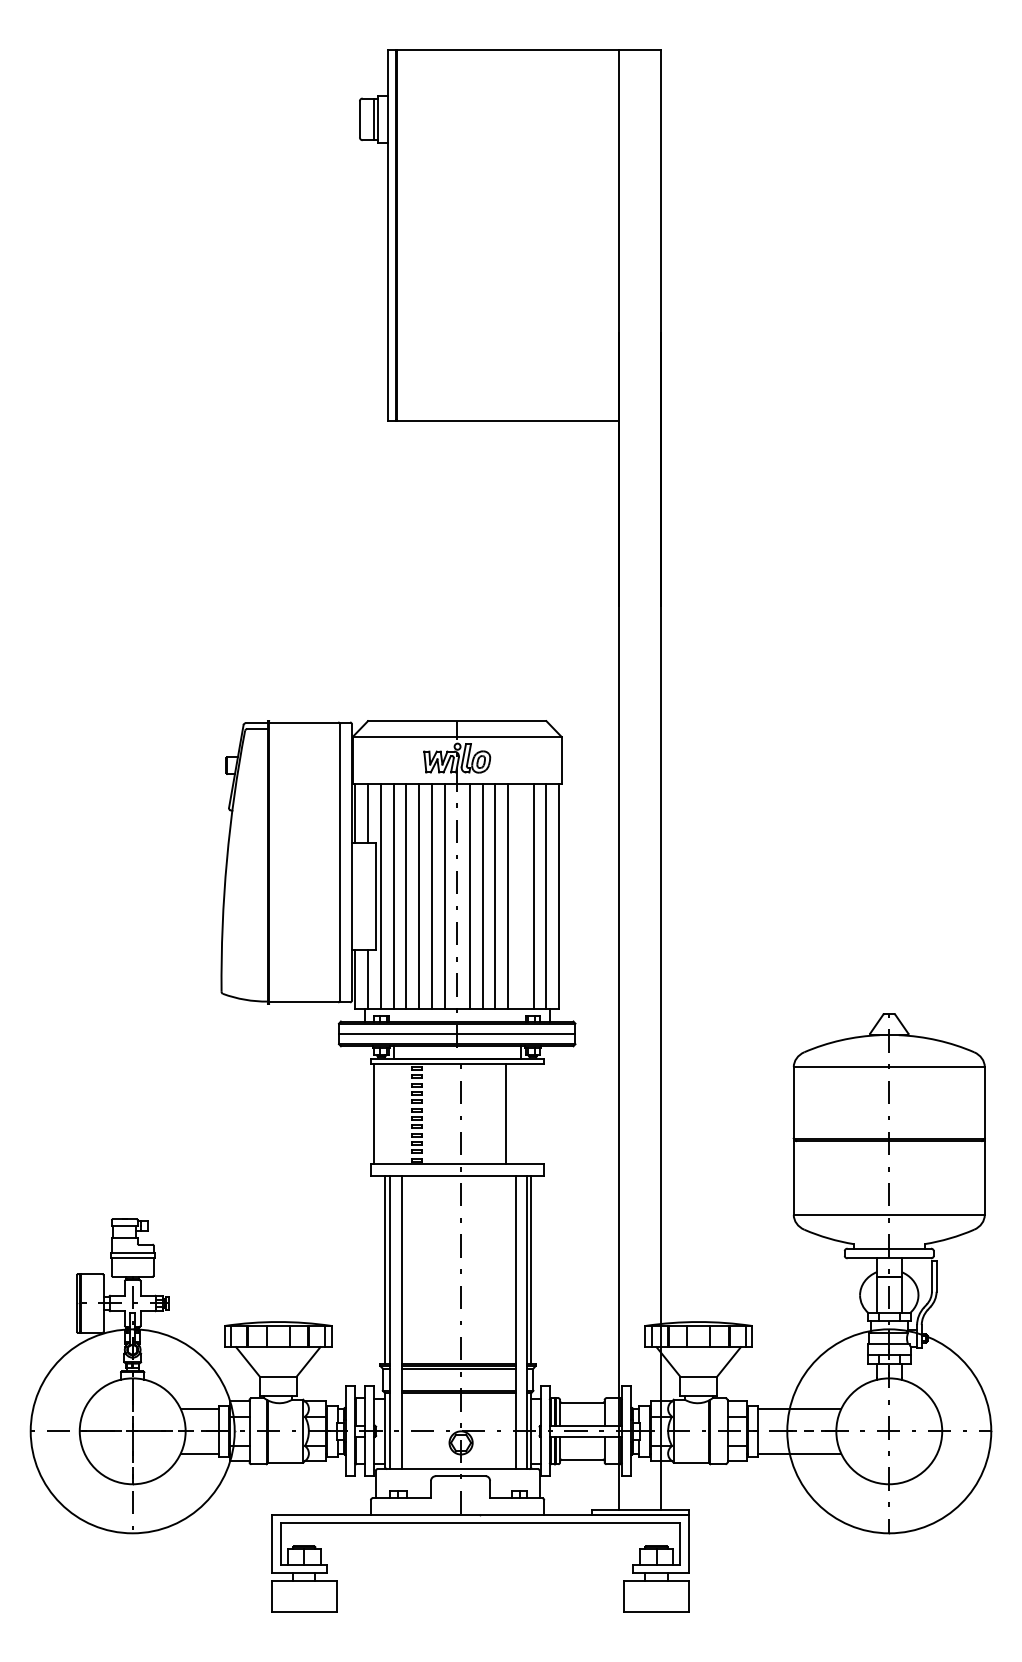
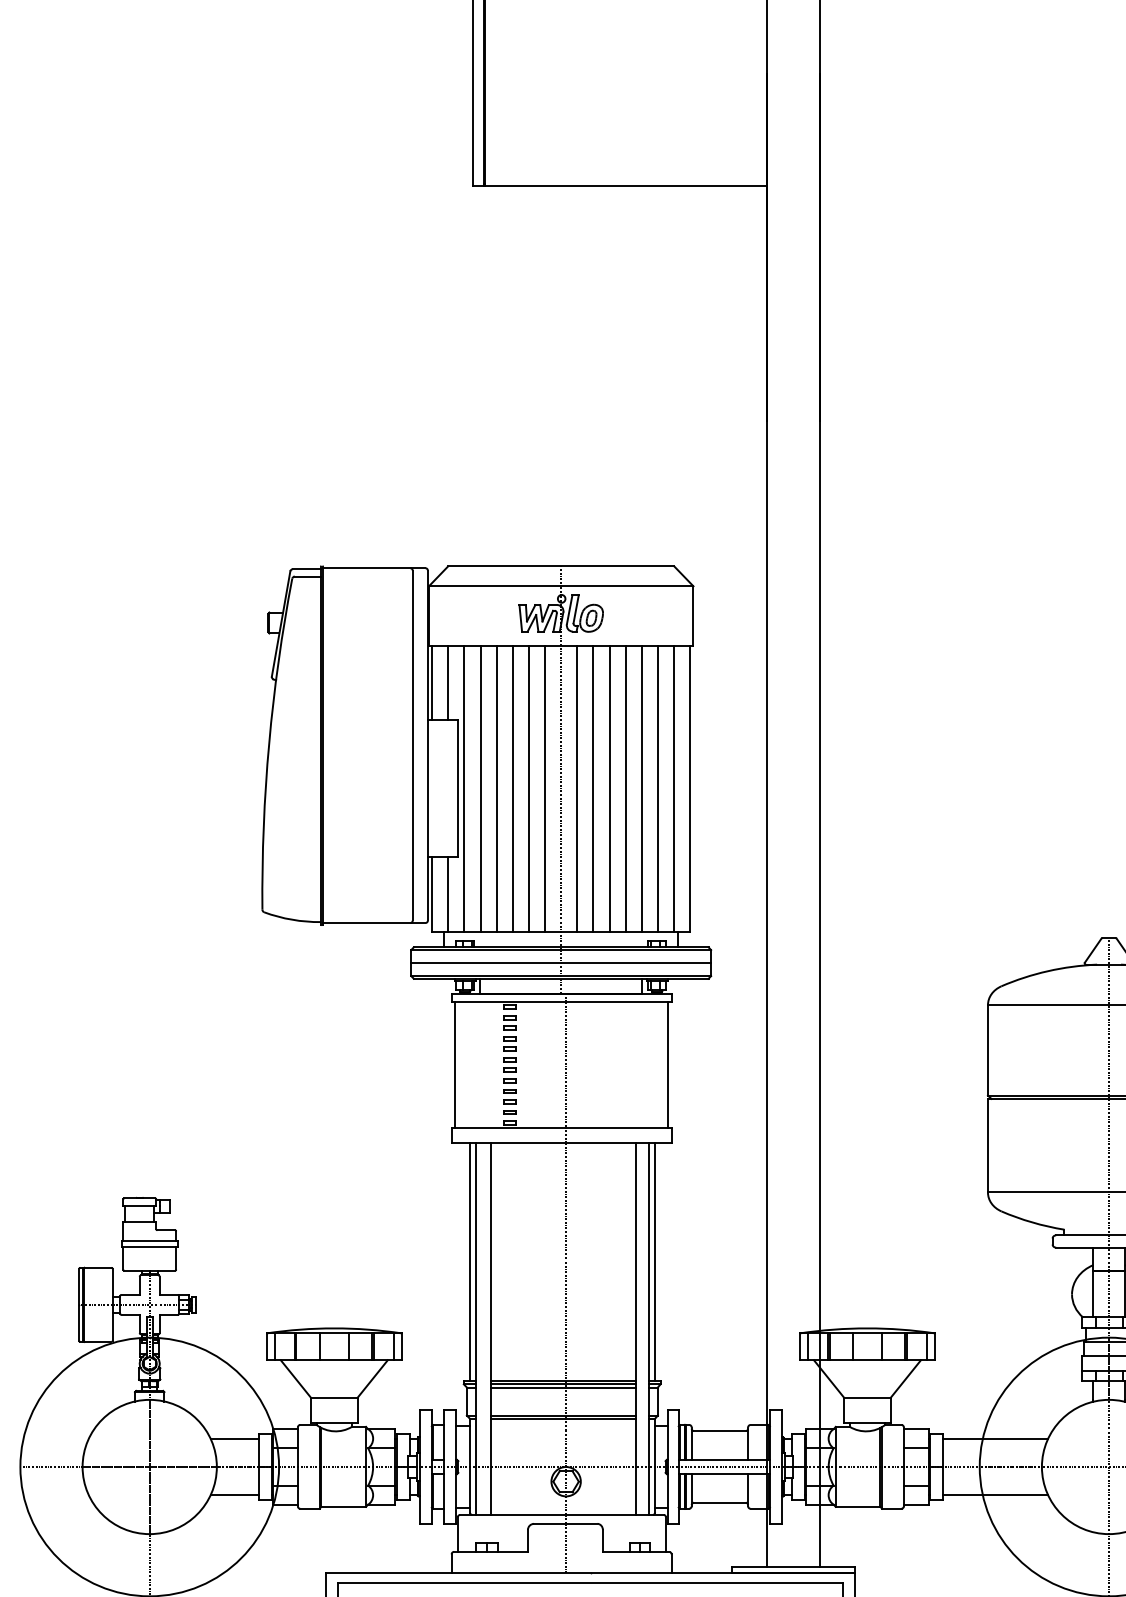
line: (520, 896) -> (641, 788), added
line: (505, 1114) -> (668, 1065), moved

